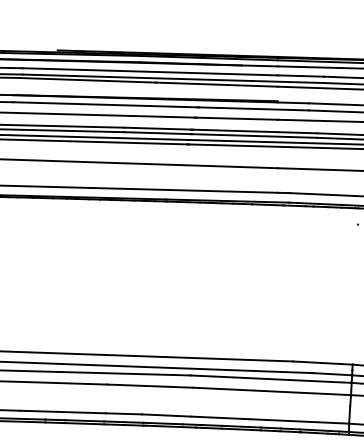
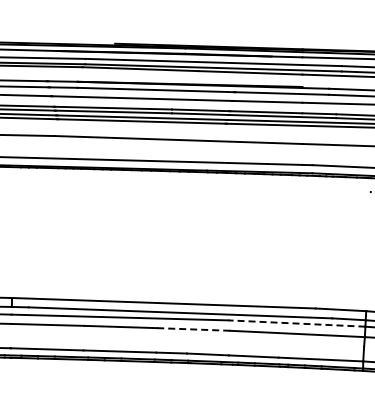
line: (270, 379) -> (296, 323), solid -> dashed
line: (149, 386) -> (193, 329), solid -> dashed

